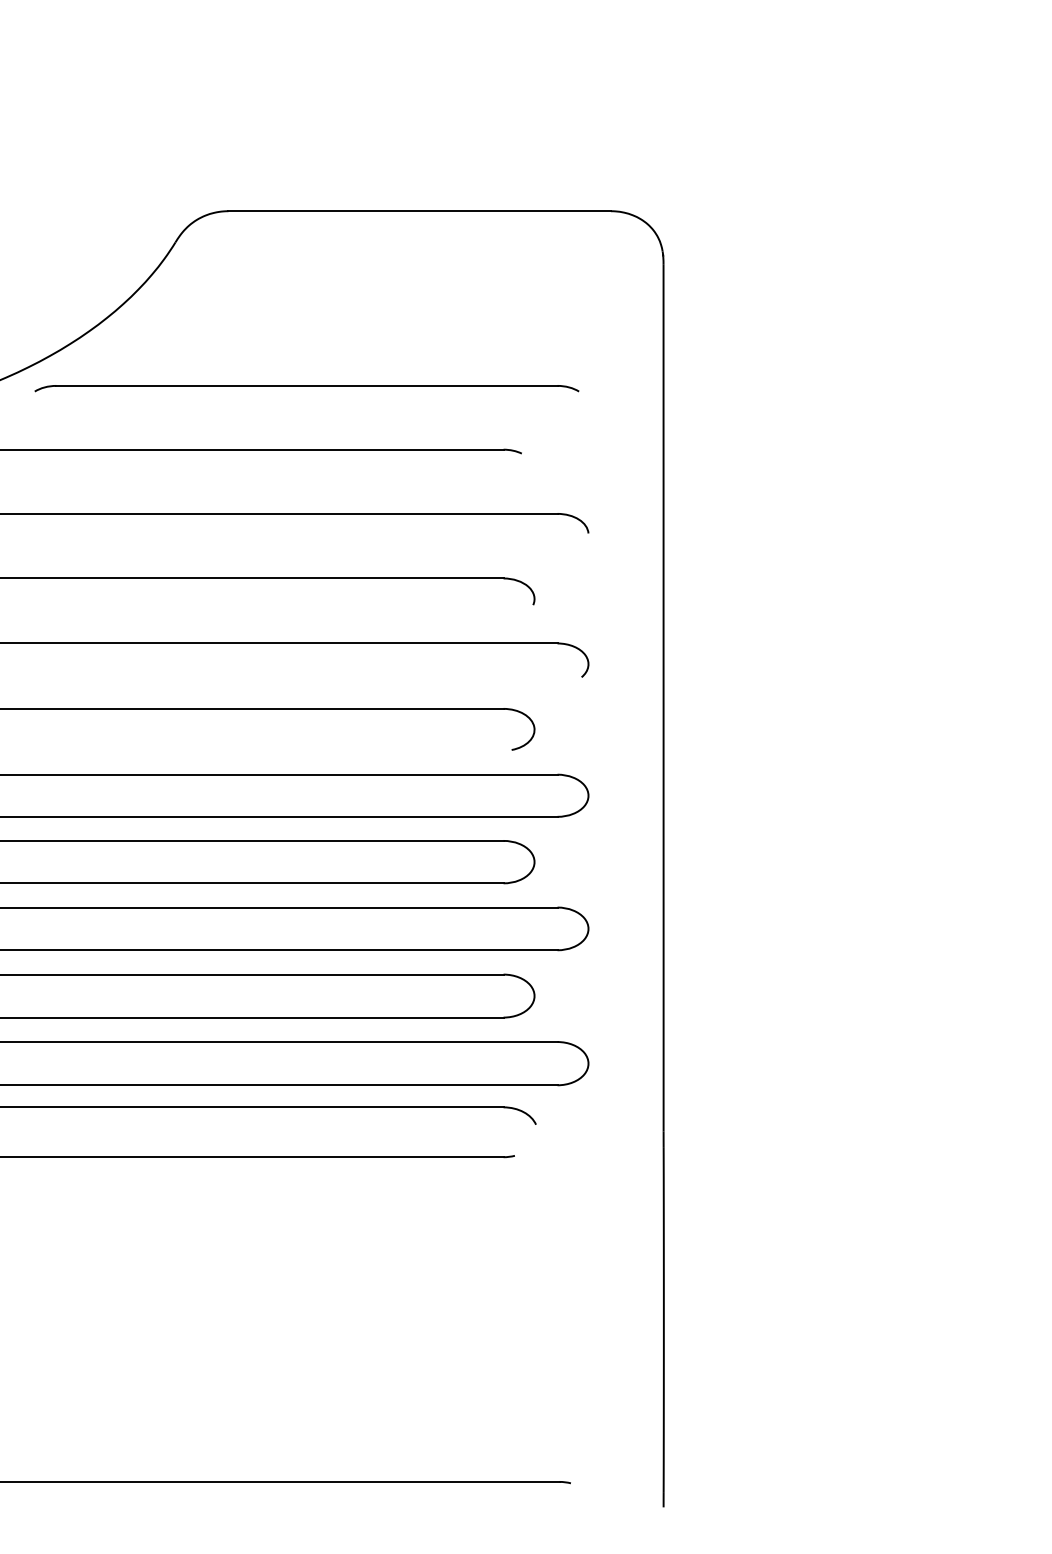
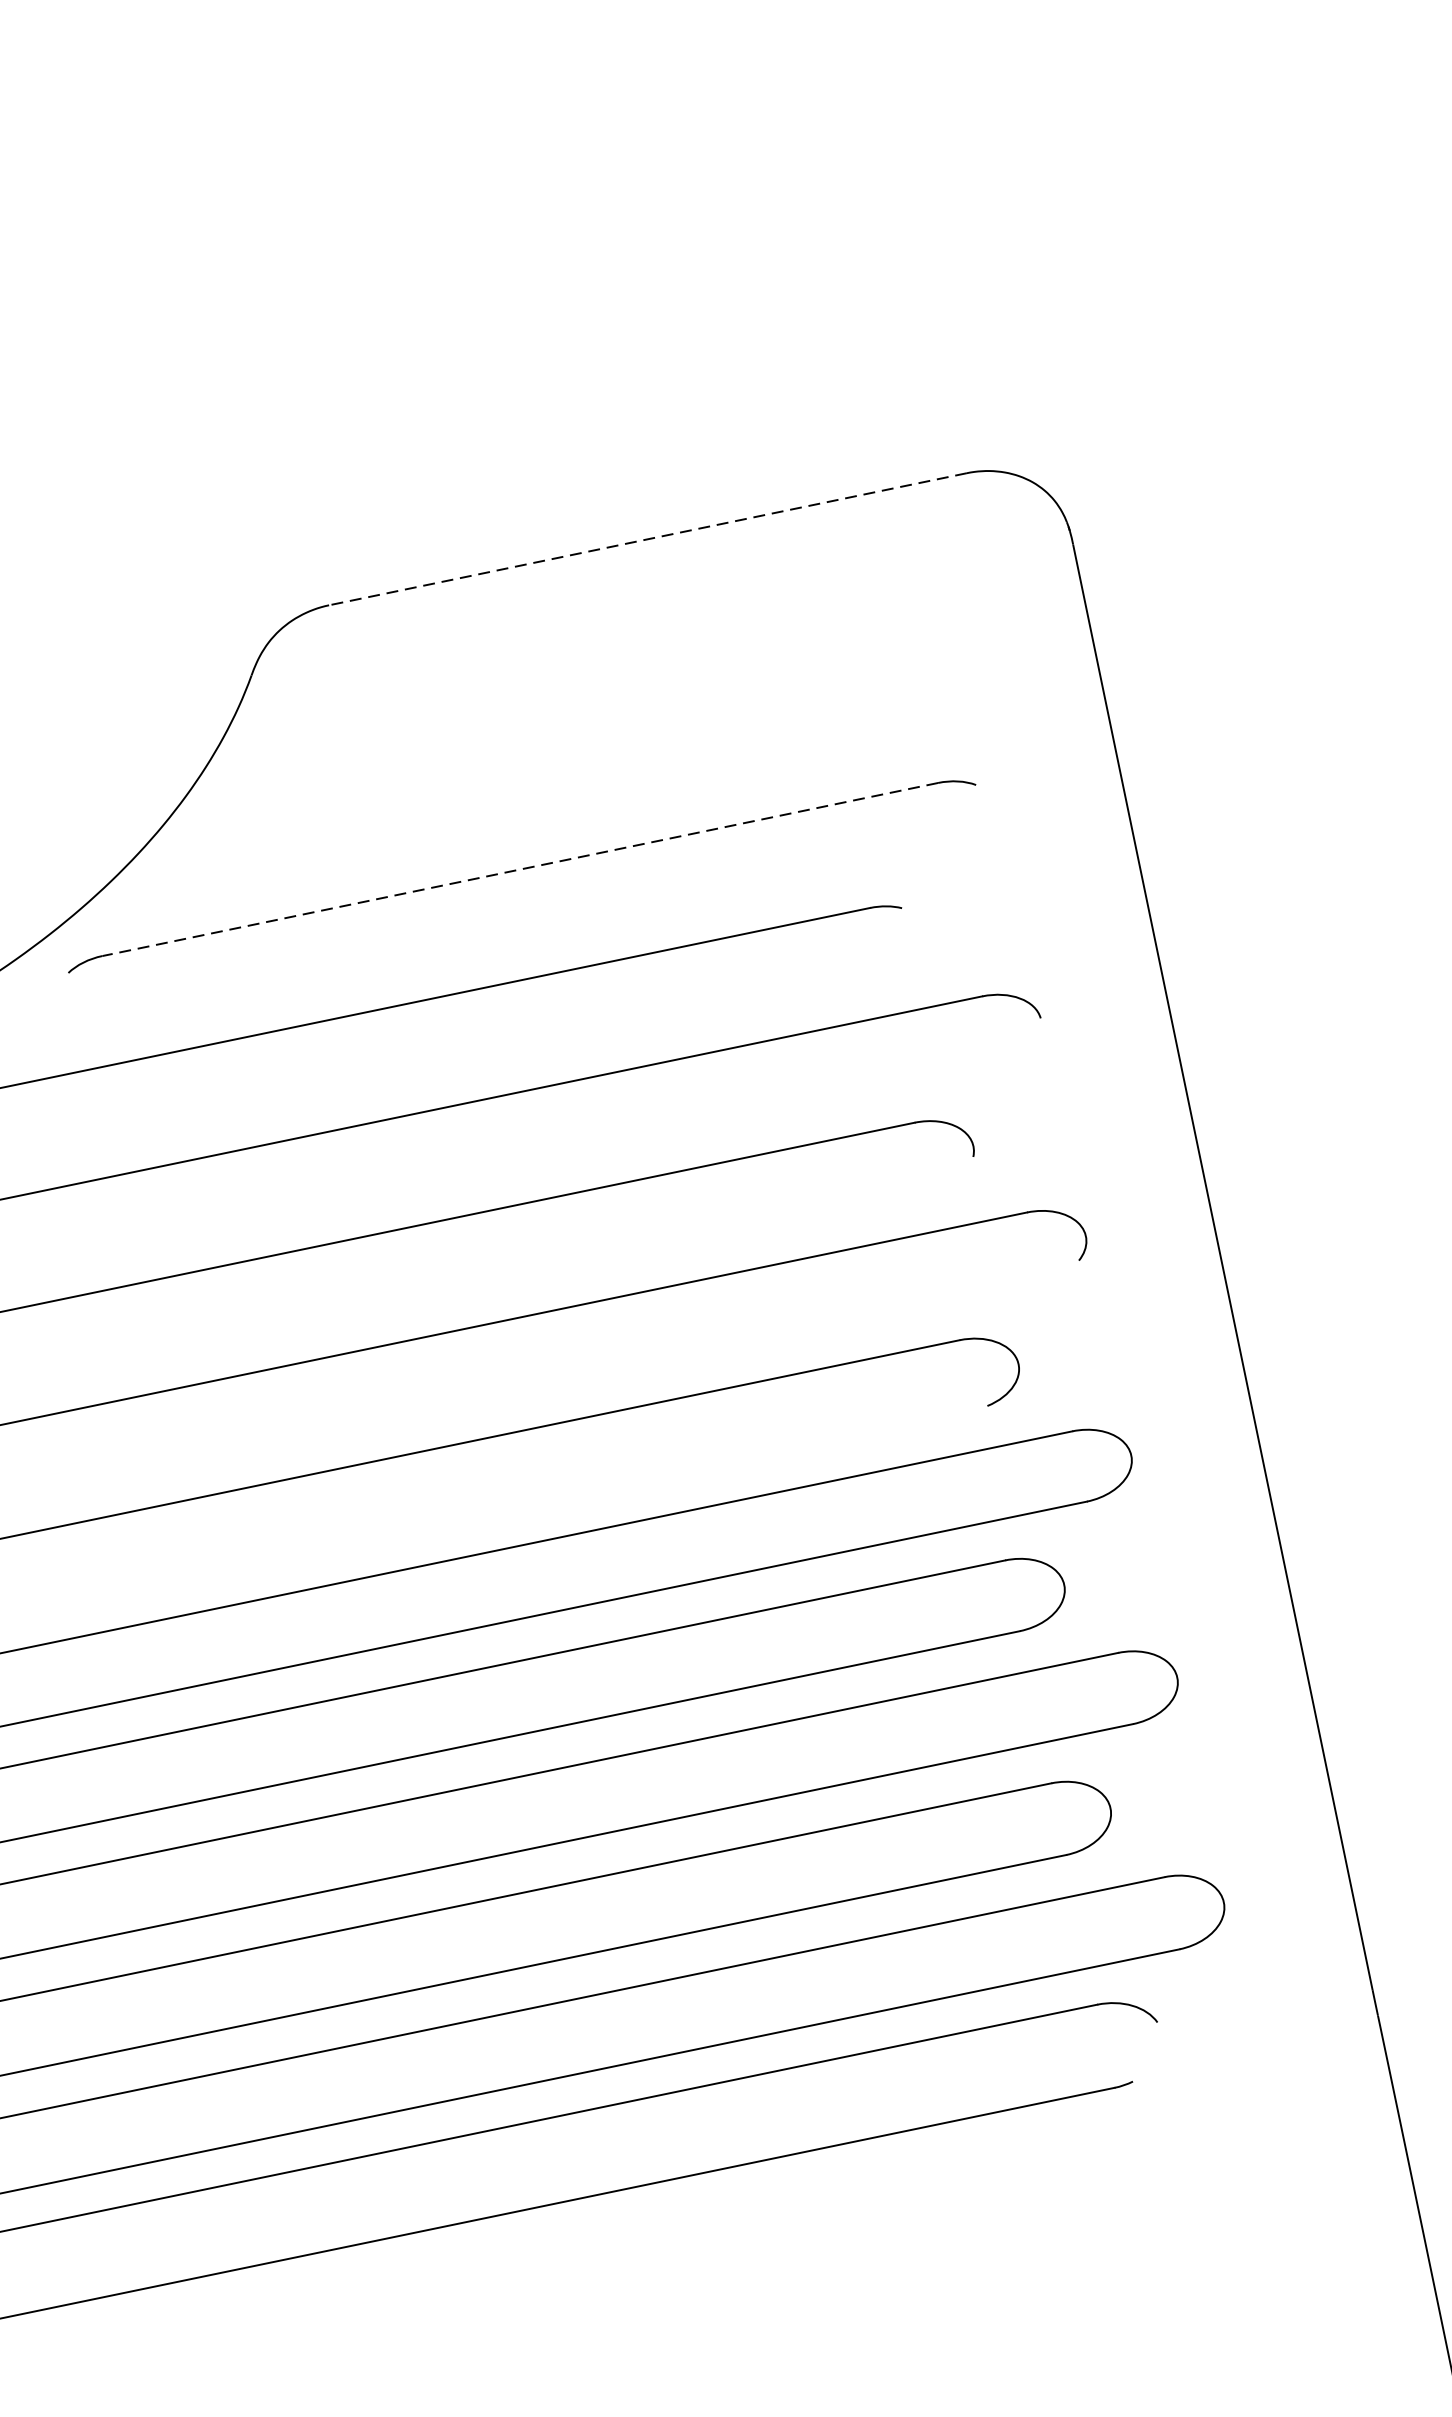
line: (419, 211) -> (647, 539), solid -> dashed
line: (306, 385) -> (519, 868), solid -> dashed

